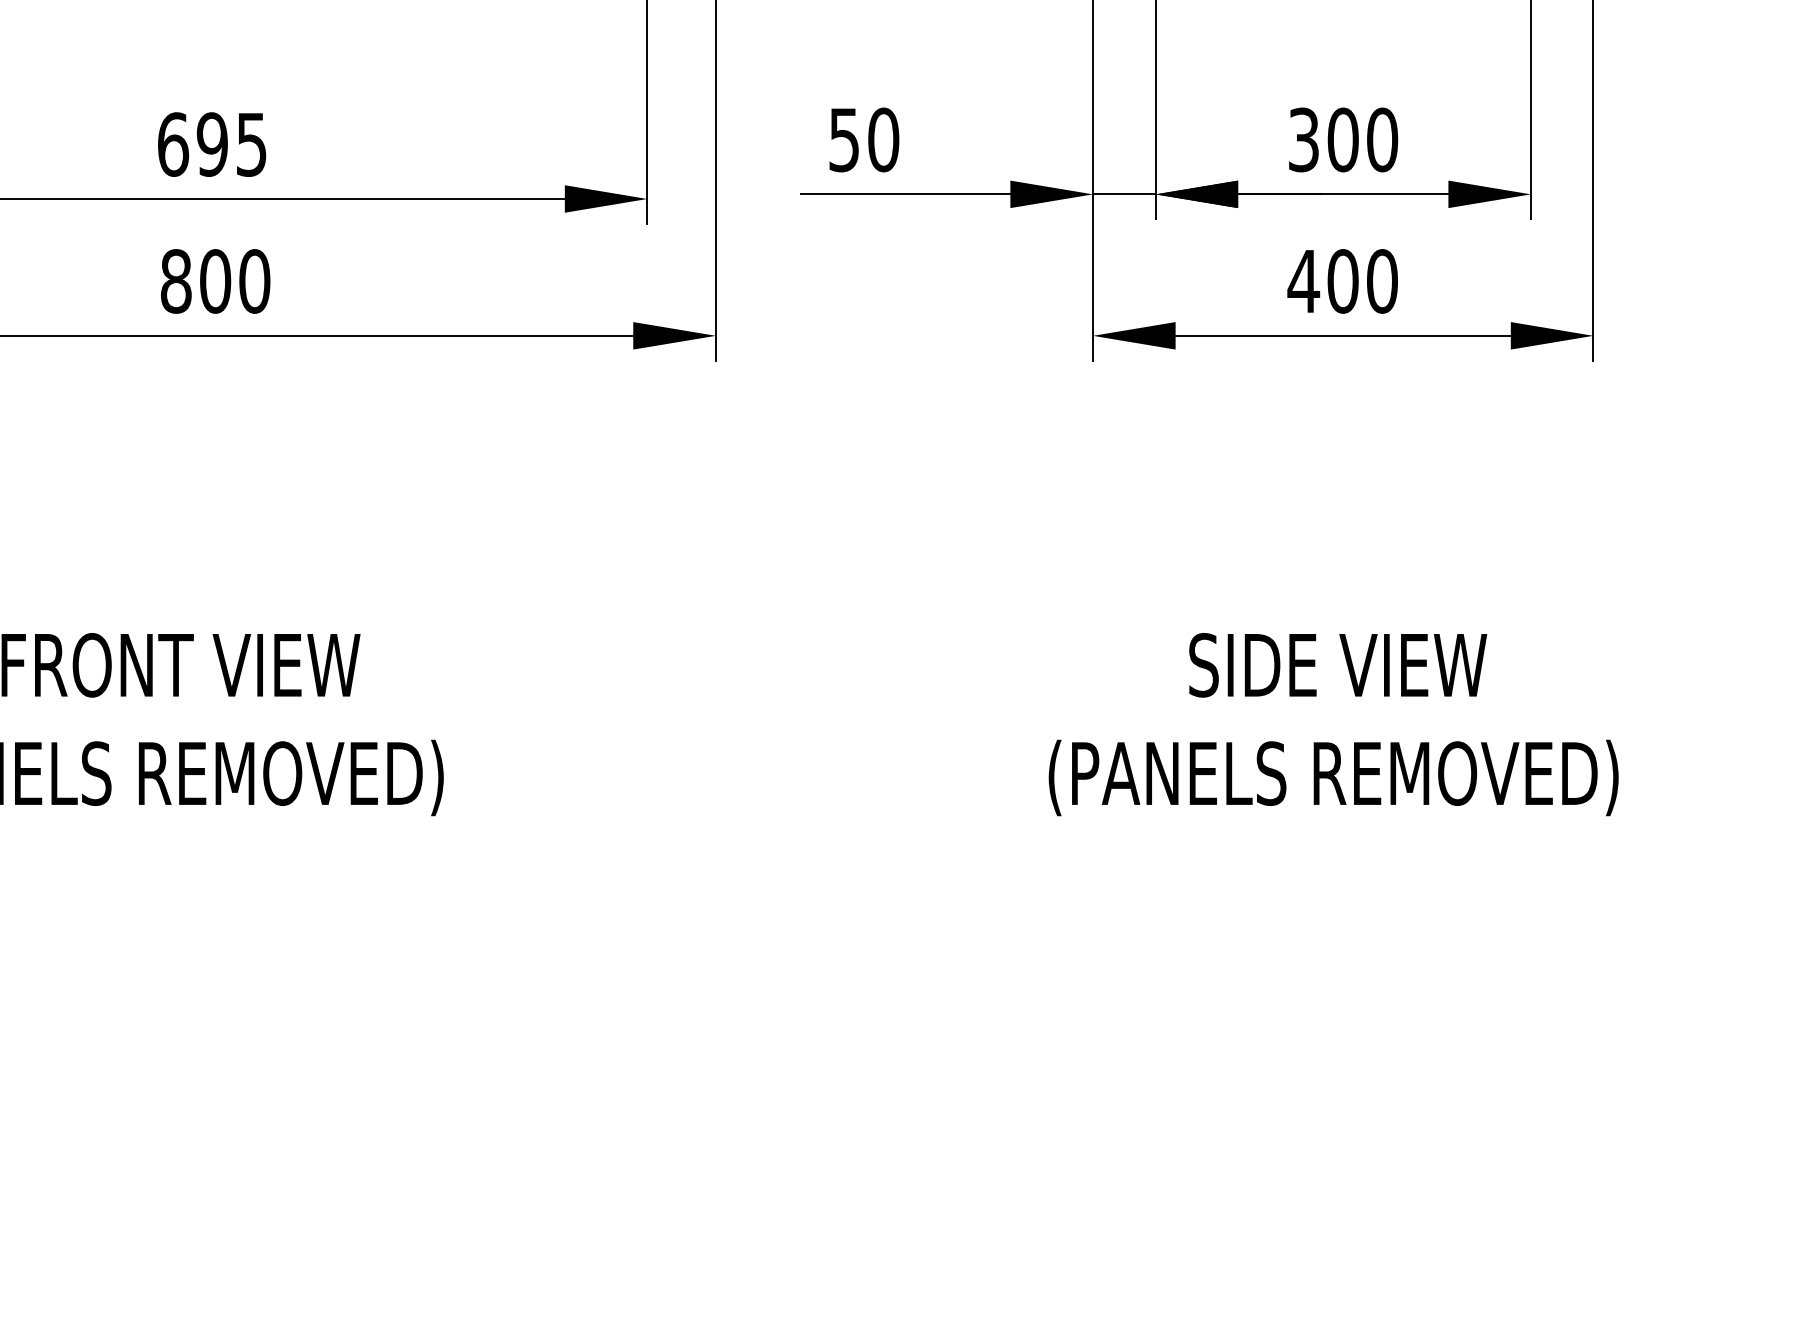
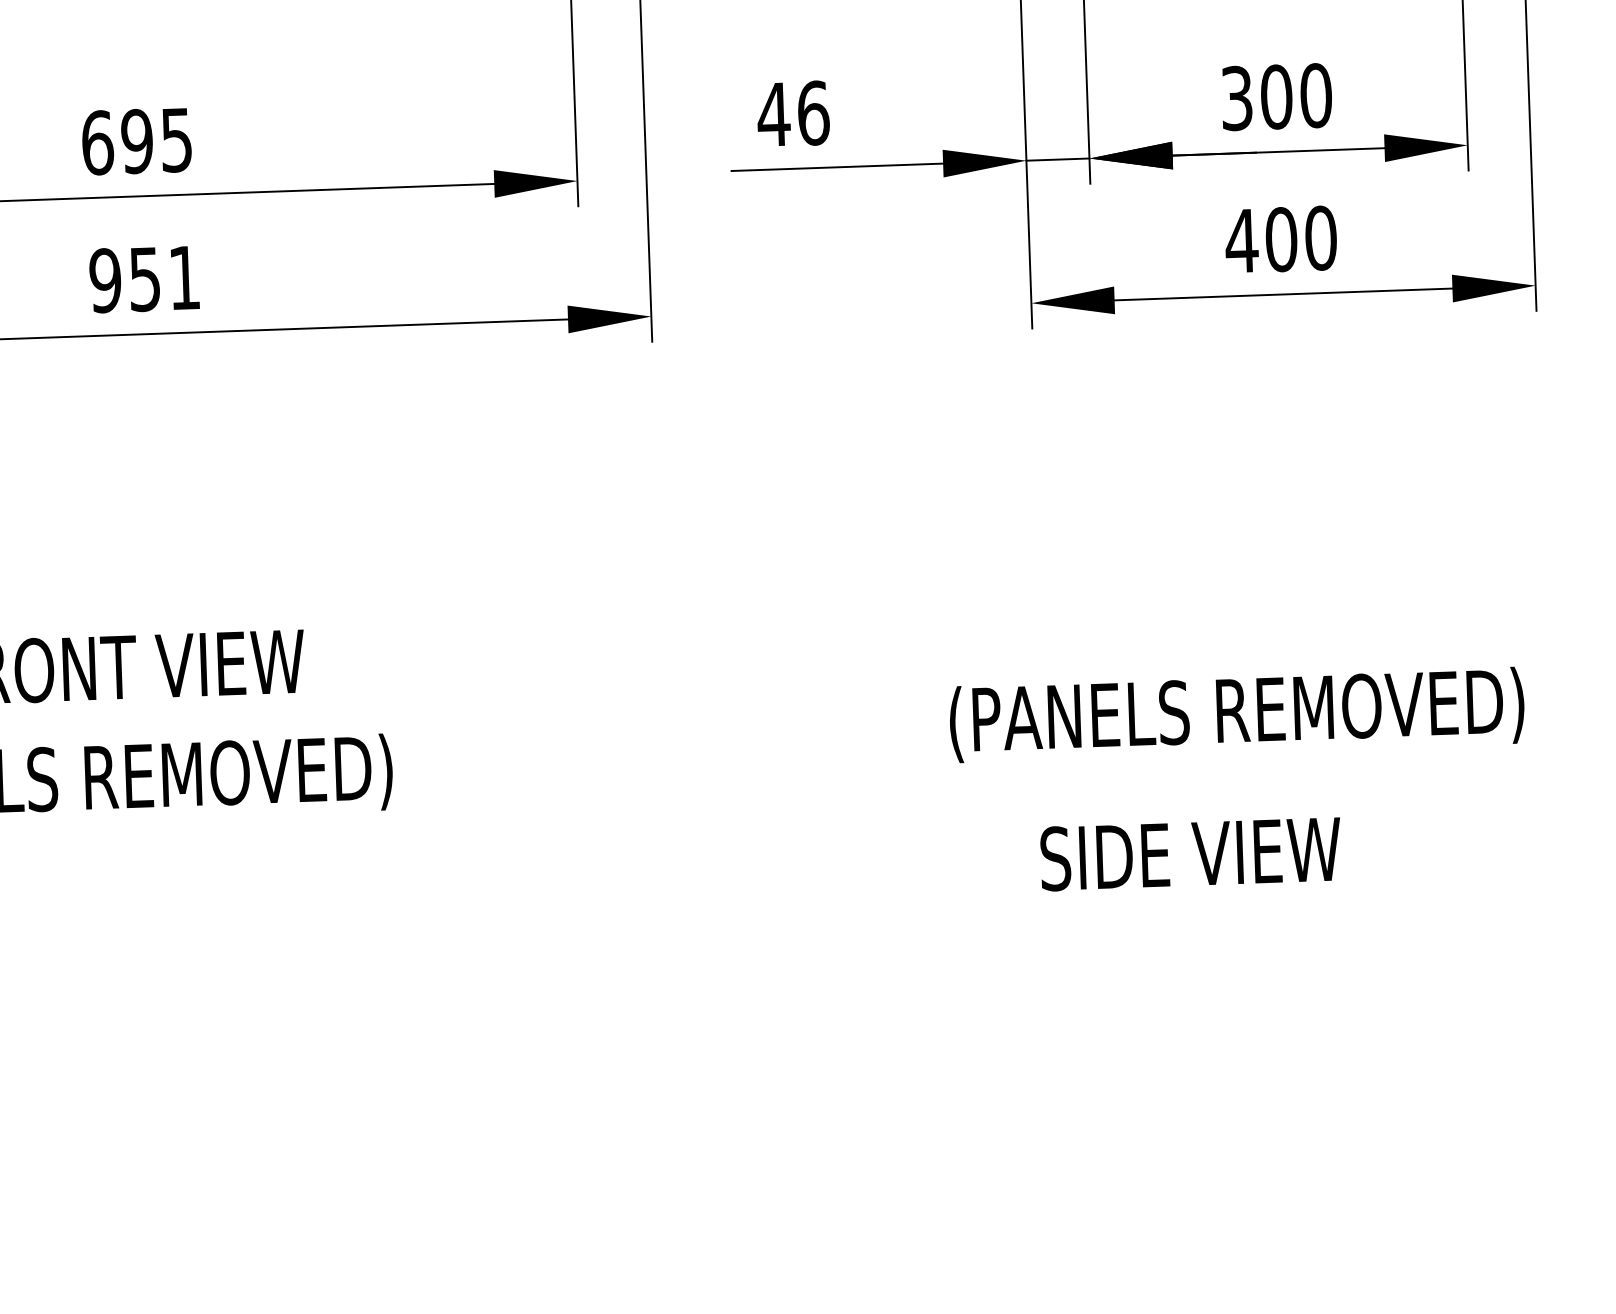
text: (863, 139) -> (793, 113), 50 -> 46
text: (215, 281) -> (145, 279), 800 -> 951
text: (1338, 665) -> (1191, 854), moved
text: (1333, 777) -> (1236, 714), moved

